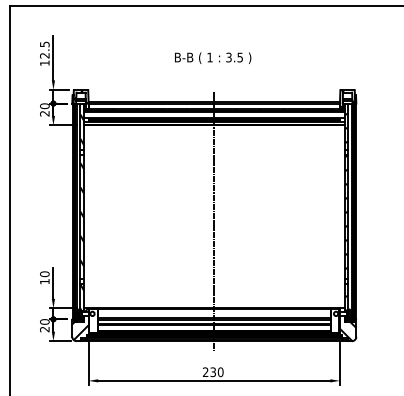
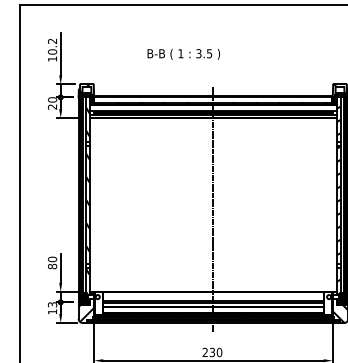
text: (44, 49) -> (52, 46), 12.5 -> 10.2
text: (213, 57) -> (184, 53), moved
text: (44, 281) -> (52, 266), 10 -> 80
text: (44, 325) -> (52, 308), 20 -> 13

